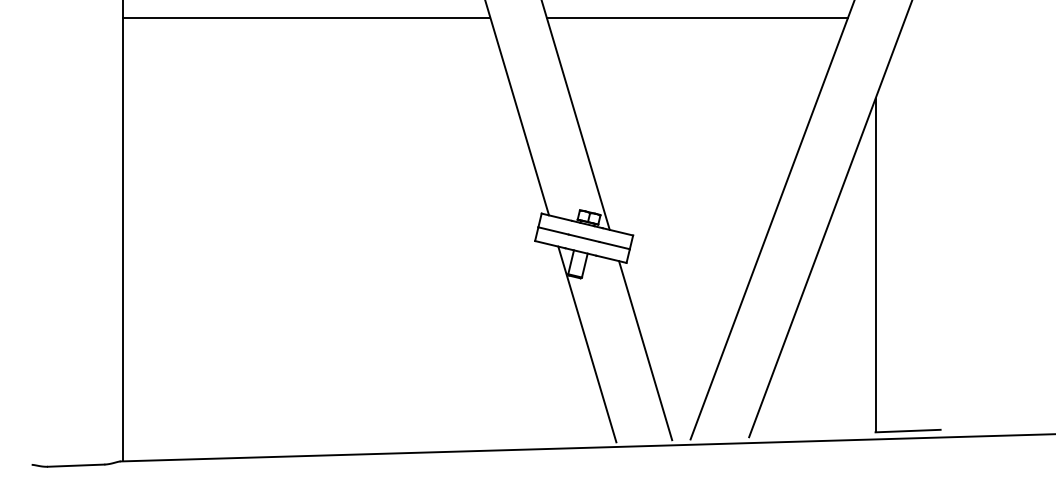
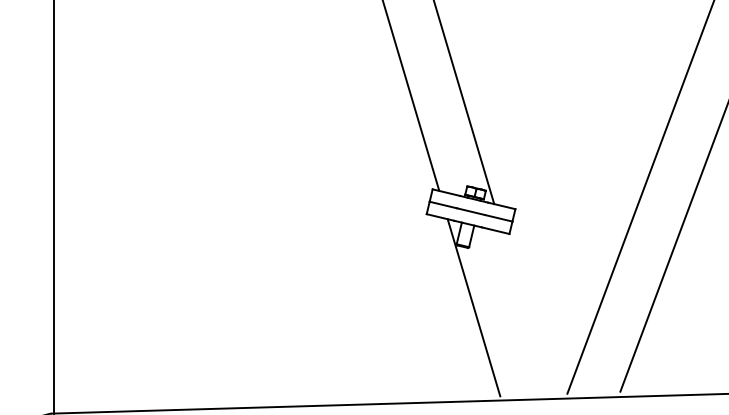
line: (306, 17) -> (219, 11), removed
line: (697, 17) -> (573, 11), removed
line: (645, 350) -> (526, 313), removed

